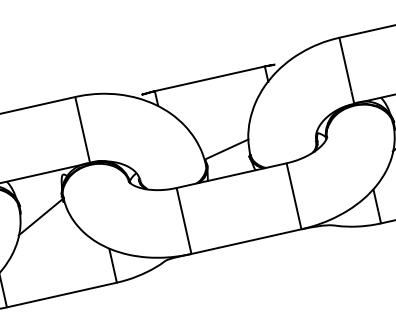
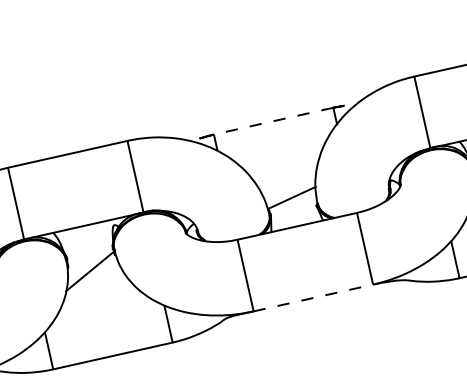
line: (209, 79) -> (273, 121), solid -> dashed
line: (246, 241) -> (313, 297), solid -> dashed

